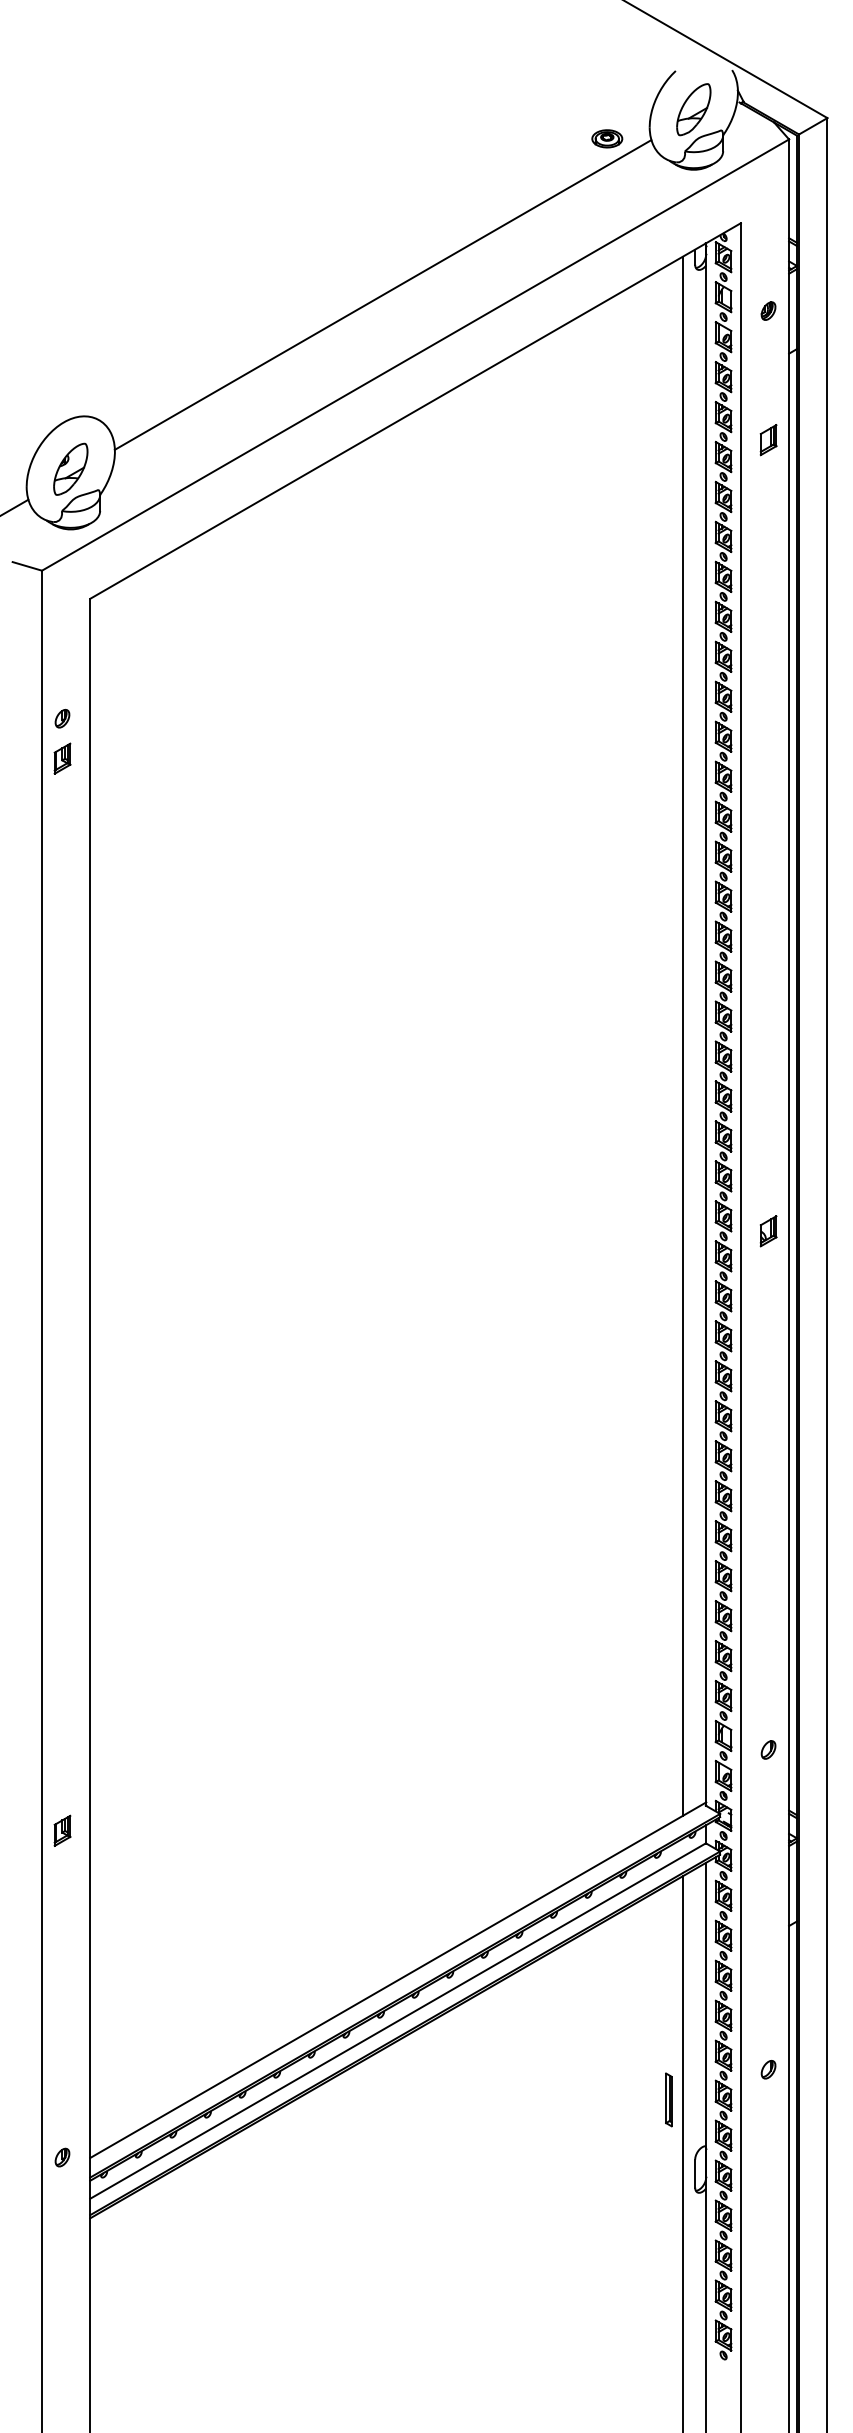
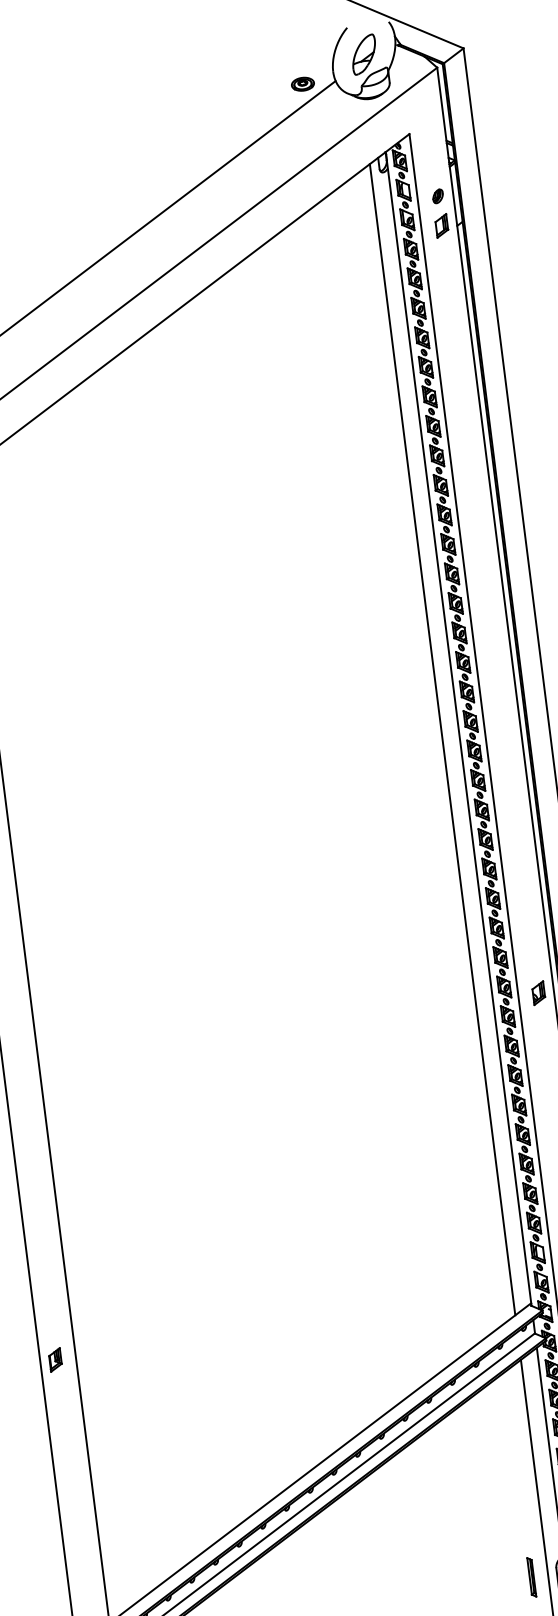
part: (768, 440) -> (441, 226), moved
part: (768, 1231) -> (538, 993), moved
part: (62, 1830) -> (55, 1359), moved
part: (668, 2099) -> (531, 1577), moved

